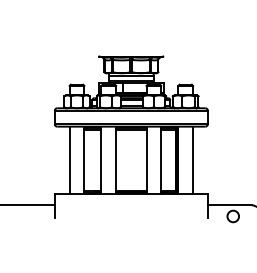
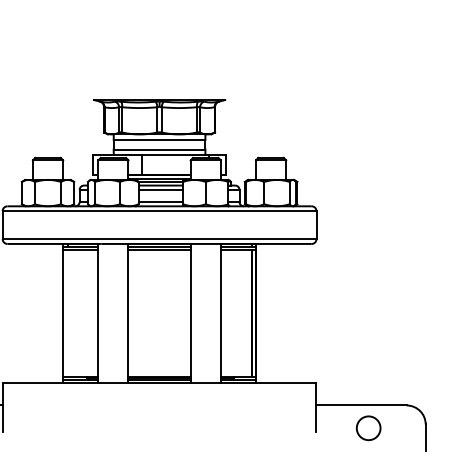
line: (69, 160) -> (32, 313), removed
line: (193, 160) -> (287, 313), removed

